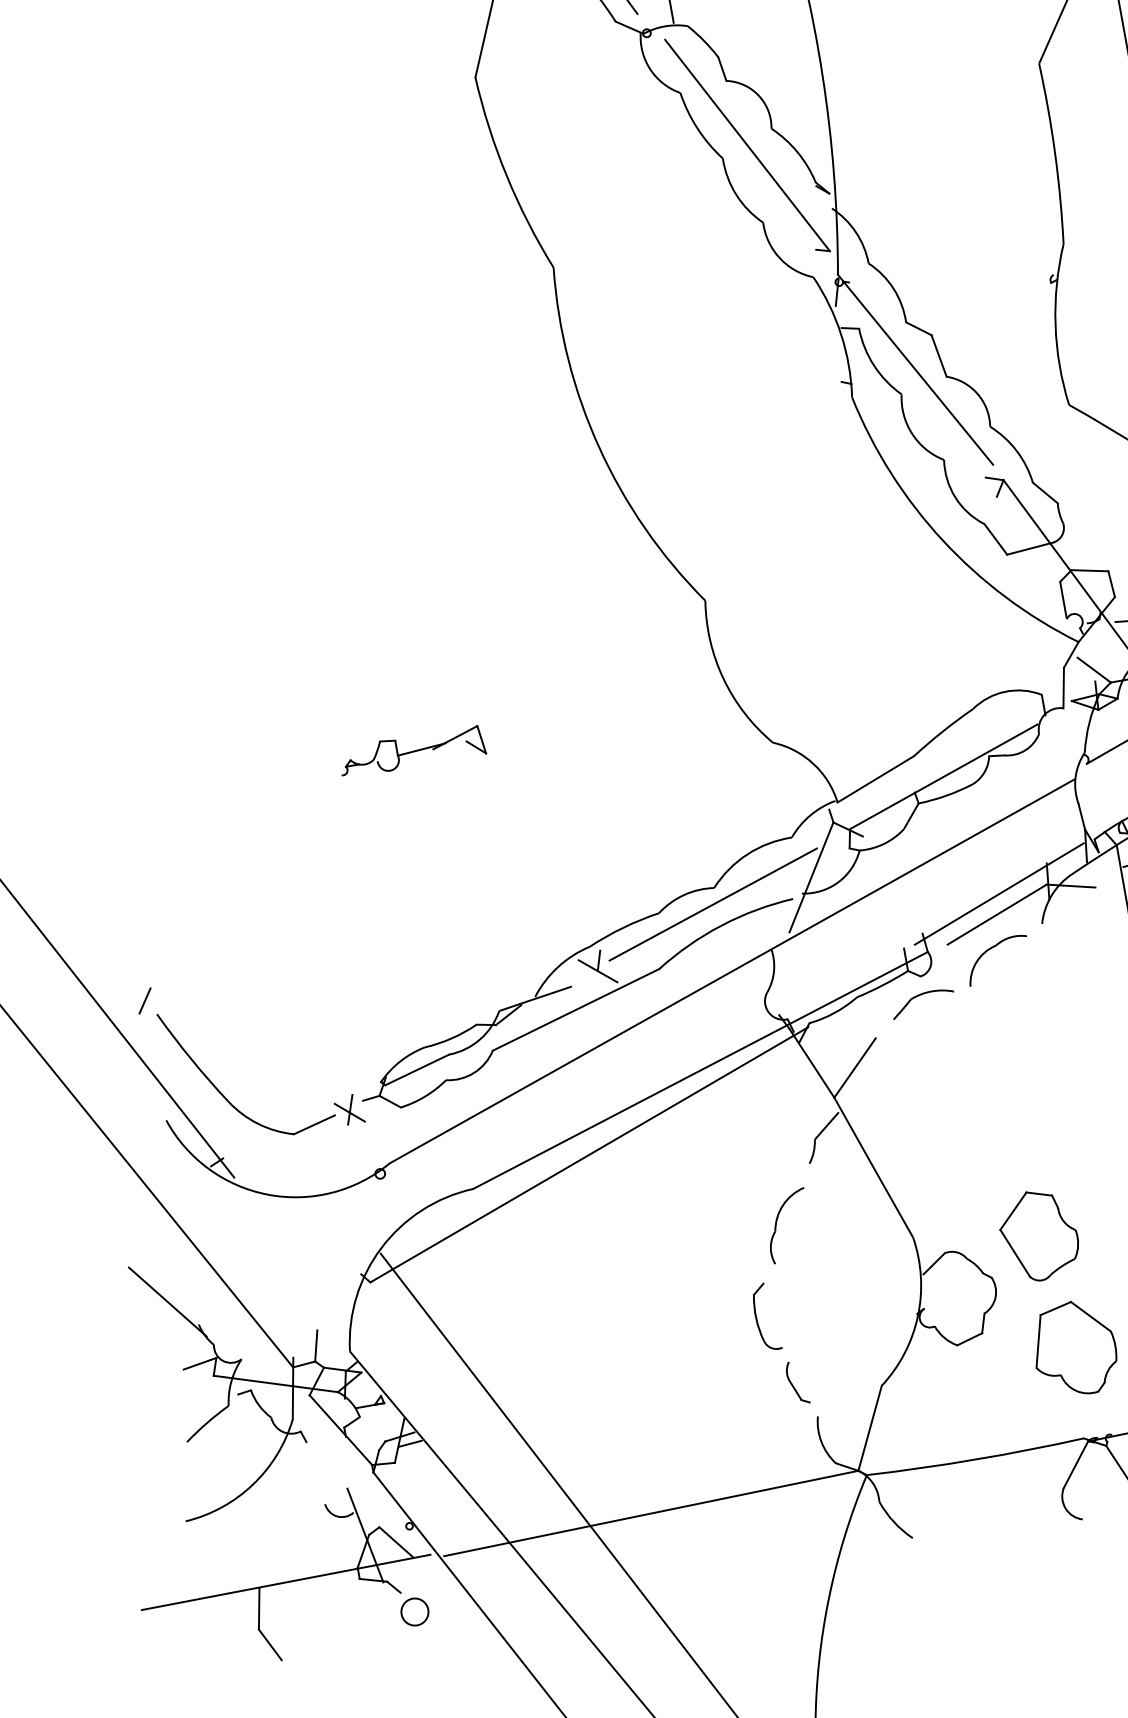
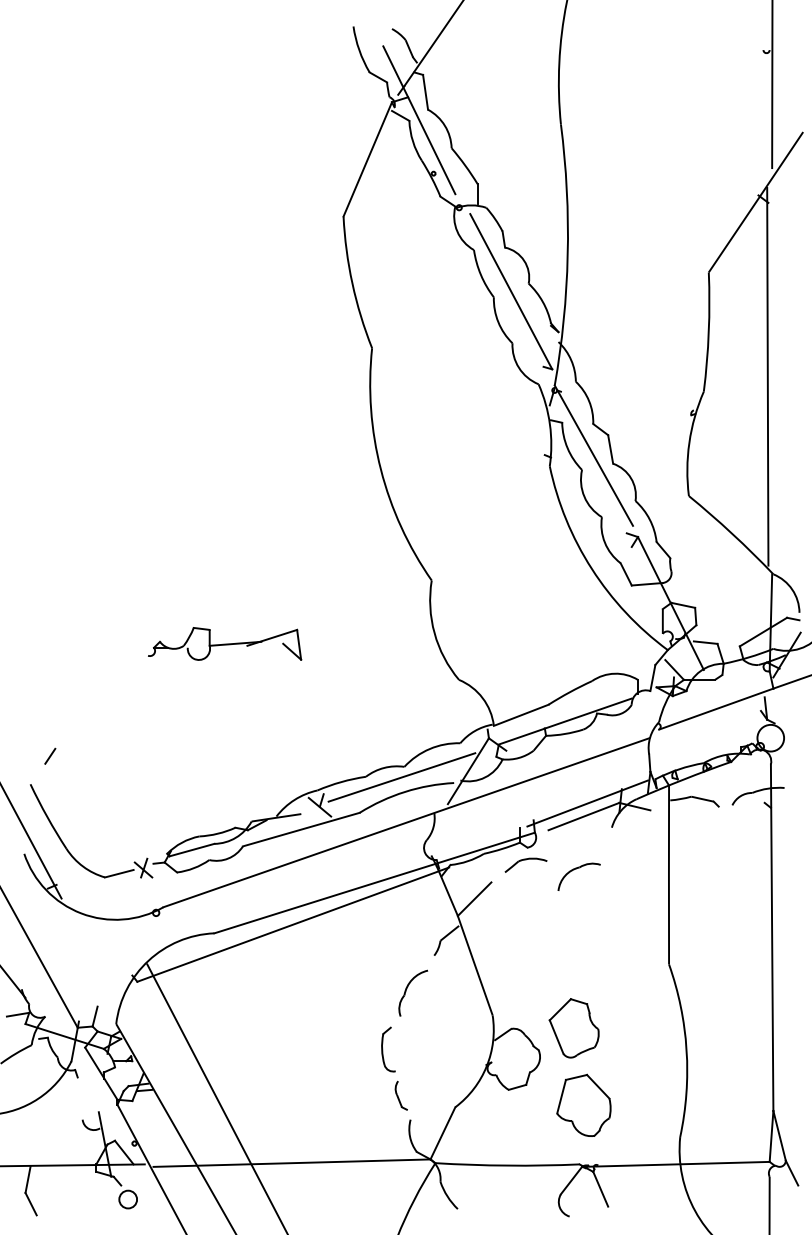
part: (412, 750) -> (225, 643), size x1.6
part: (989, 951) -> (574, 870), moved
line: (145, 999) -> (50, 755), moved

